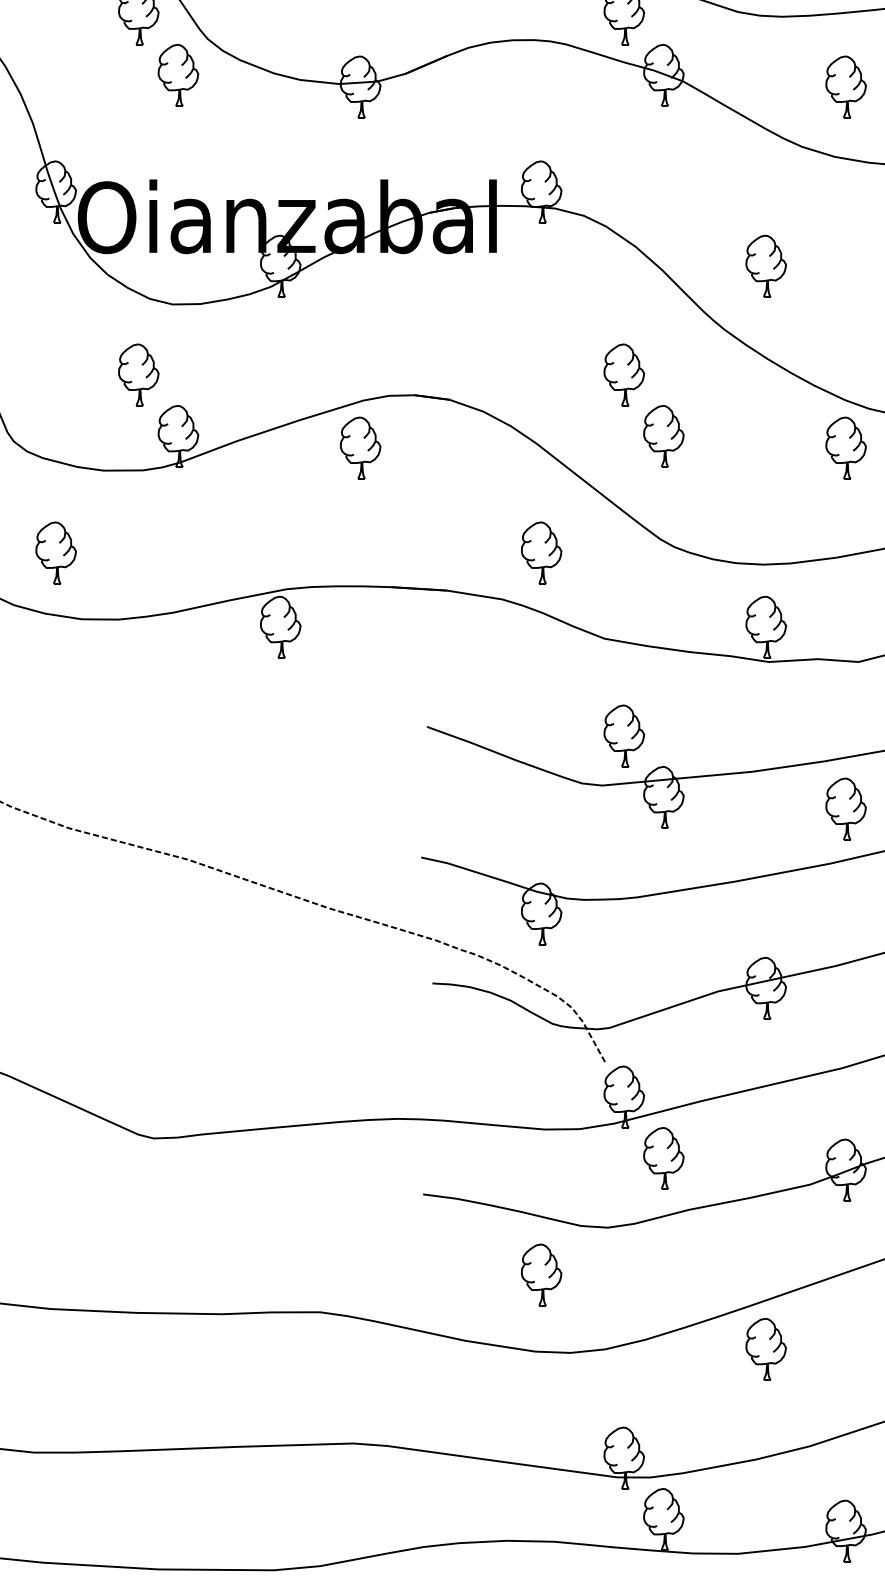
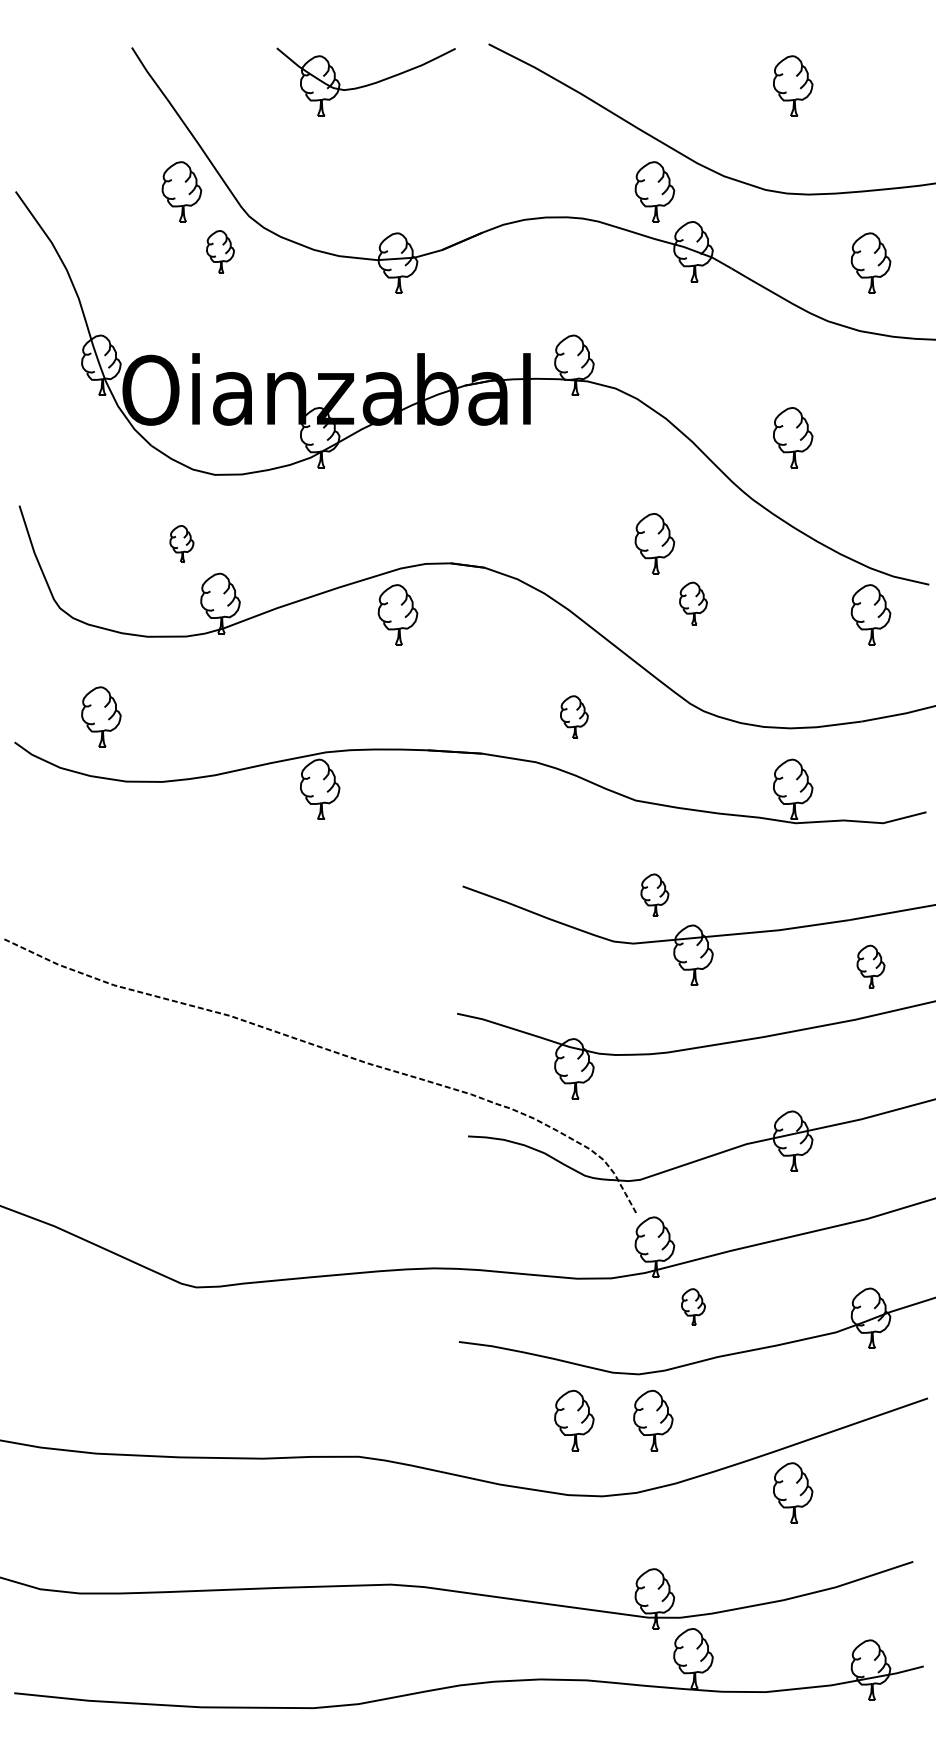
part: (178, 75) -> (220, 251), size x0.7
part: (138, 374) -> (181, 543), size x0.6
part: (663, 436) -> (693, 603), size x0.7
part: (541, 552) -> (574, 716), size x0.7
part: (623, 735) -> (654, 894), size x0.7
part: (845, 809) -> (870, 966), size x0.7
part: (663, 1158) -> (693, 1306), size x0.6
part: (622, 1275) -> (653, 1420), added

